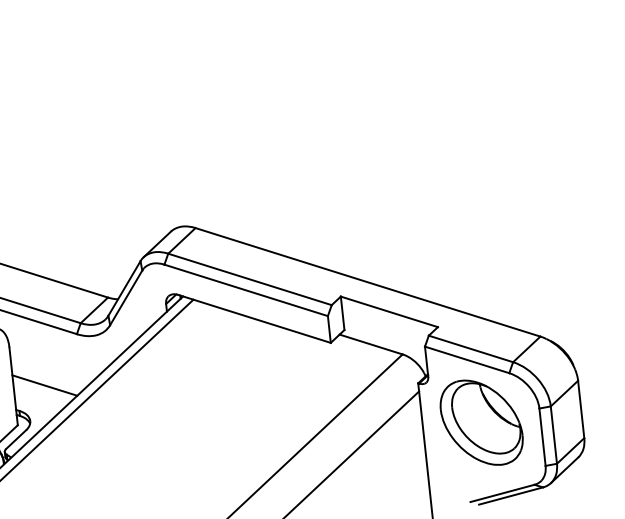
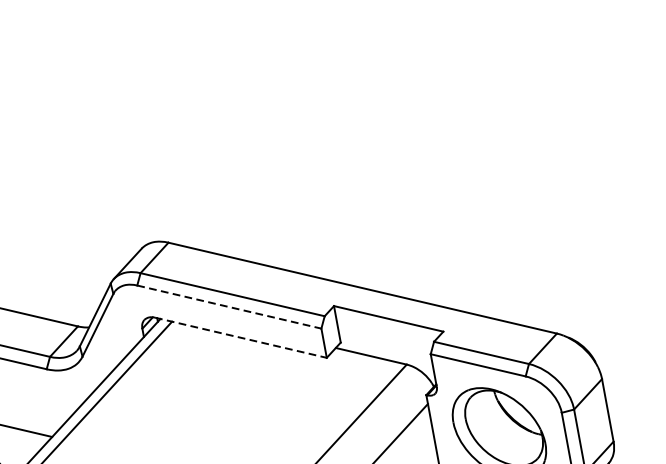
line: (246, 290) -> (229, 307), solid -> dashed
line: (254, 318) -> (240, 337), solid -> dashed

